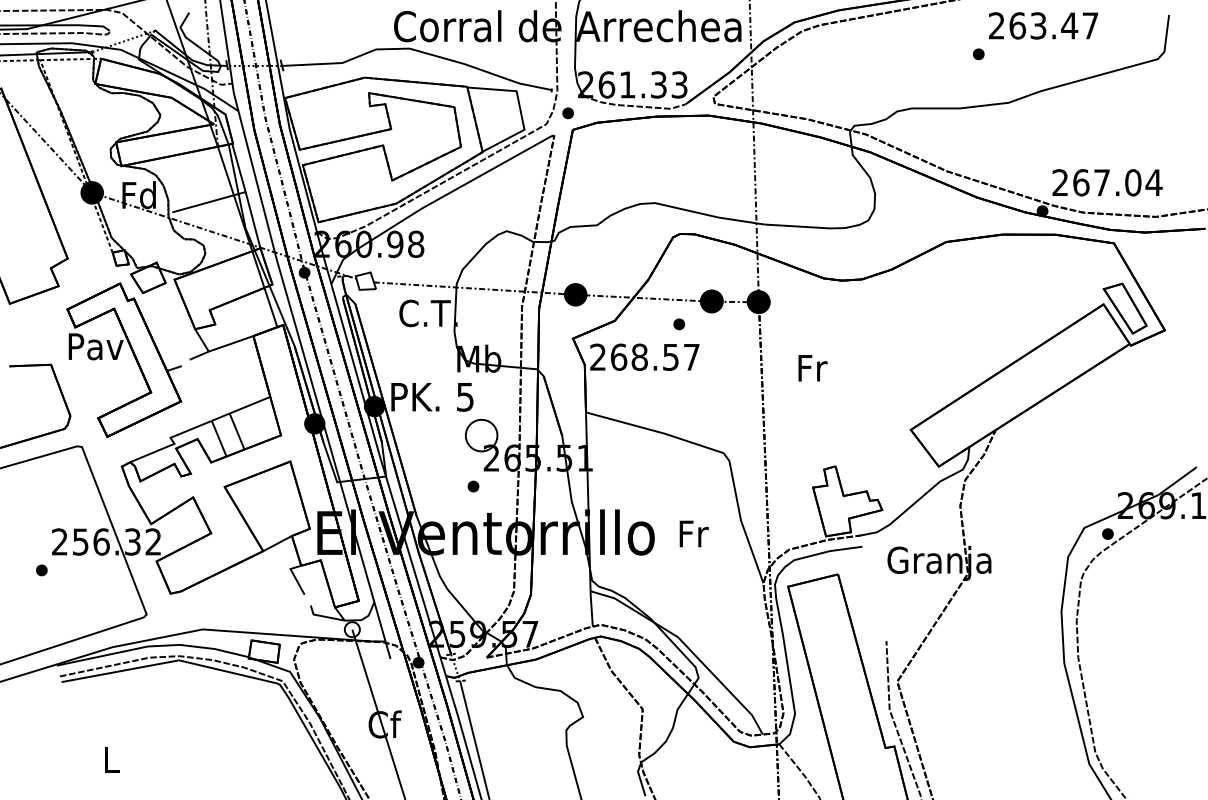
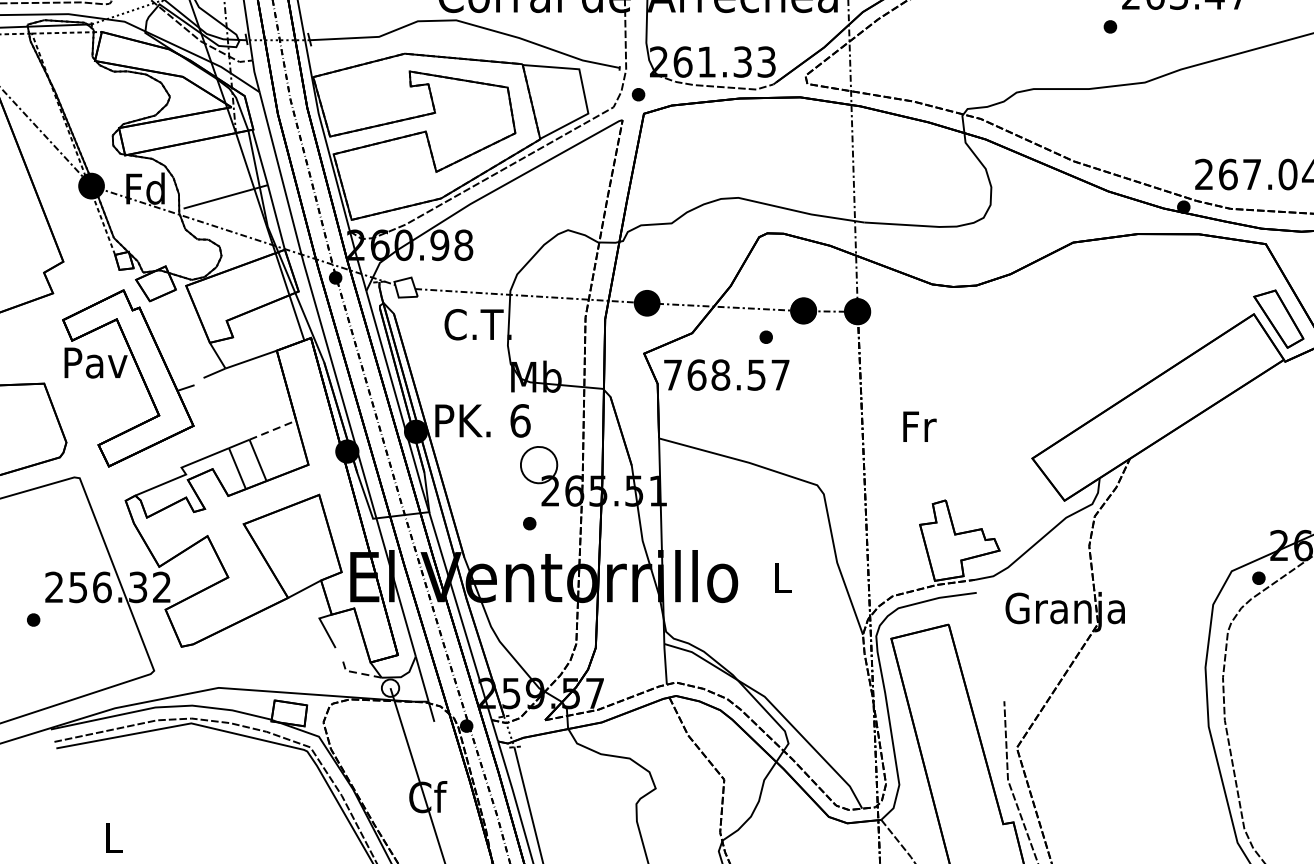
text: (597, 356) -> (672, 374), 268.57 -> 768.57
text: (812, 368) -> (919, 427), moved
text: (465, 396) -> (520, 420), 5 -> 6
line: (250, 405) -> (273, 430), solid -> dashed
text: (693, 533) -> (782, 577), Fr -> L
line: (323, 616) -> (357, 672), solid -> dashed

